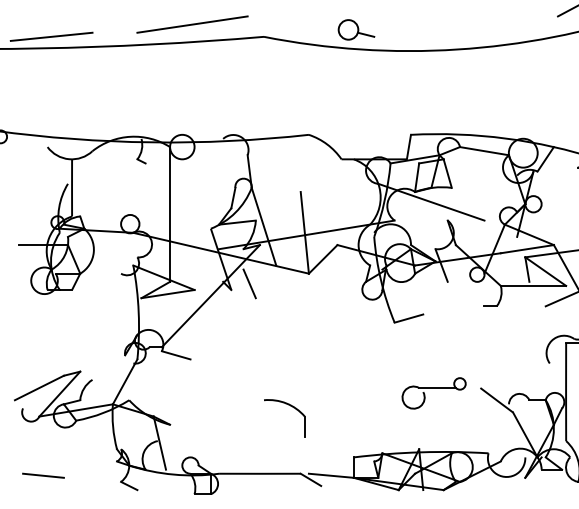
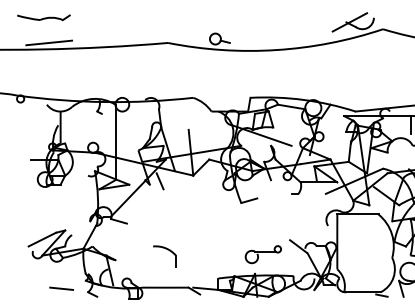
line: (191, 23) -> (127, 35), removed
part: (432, 393) -> (262, 254), moved
part: (289, 407) -> (167, 250), moved
line: (43, 475) -> (61, 288), moved

